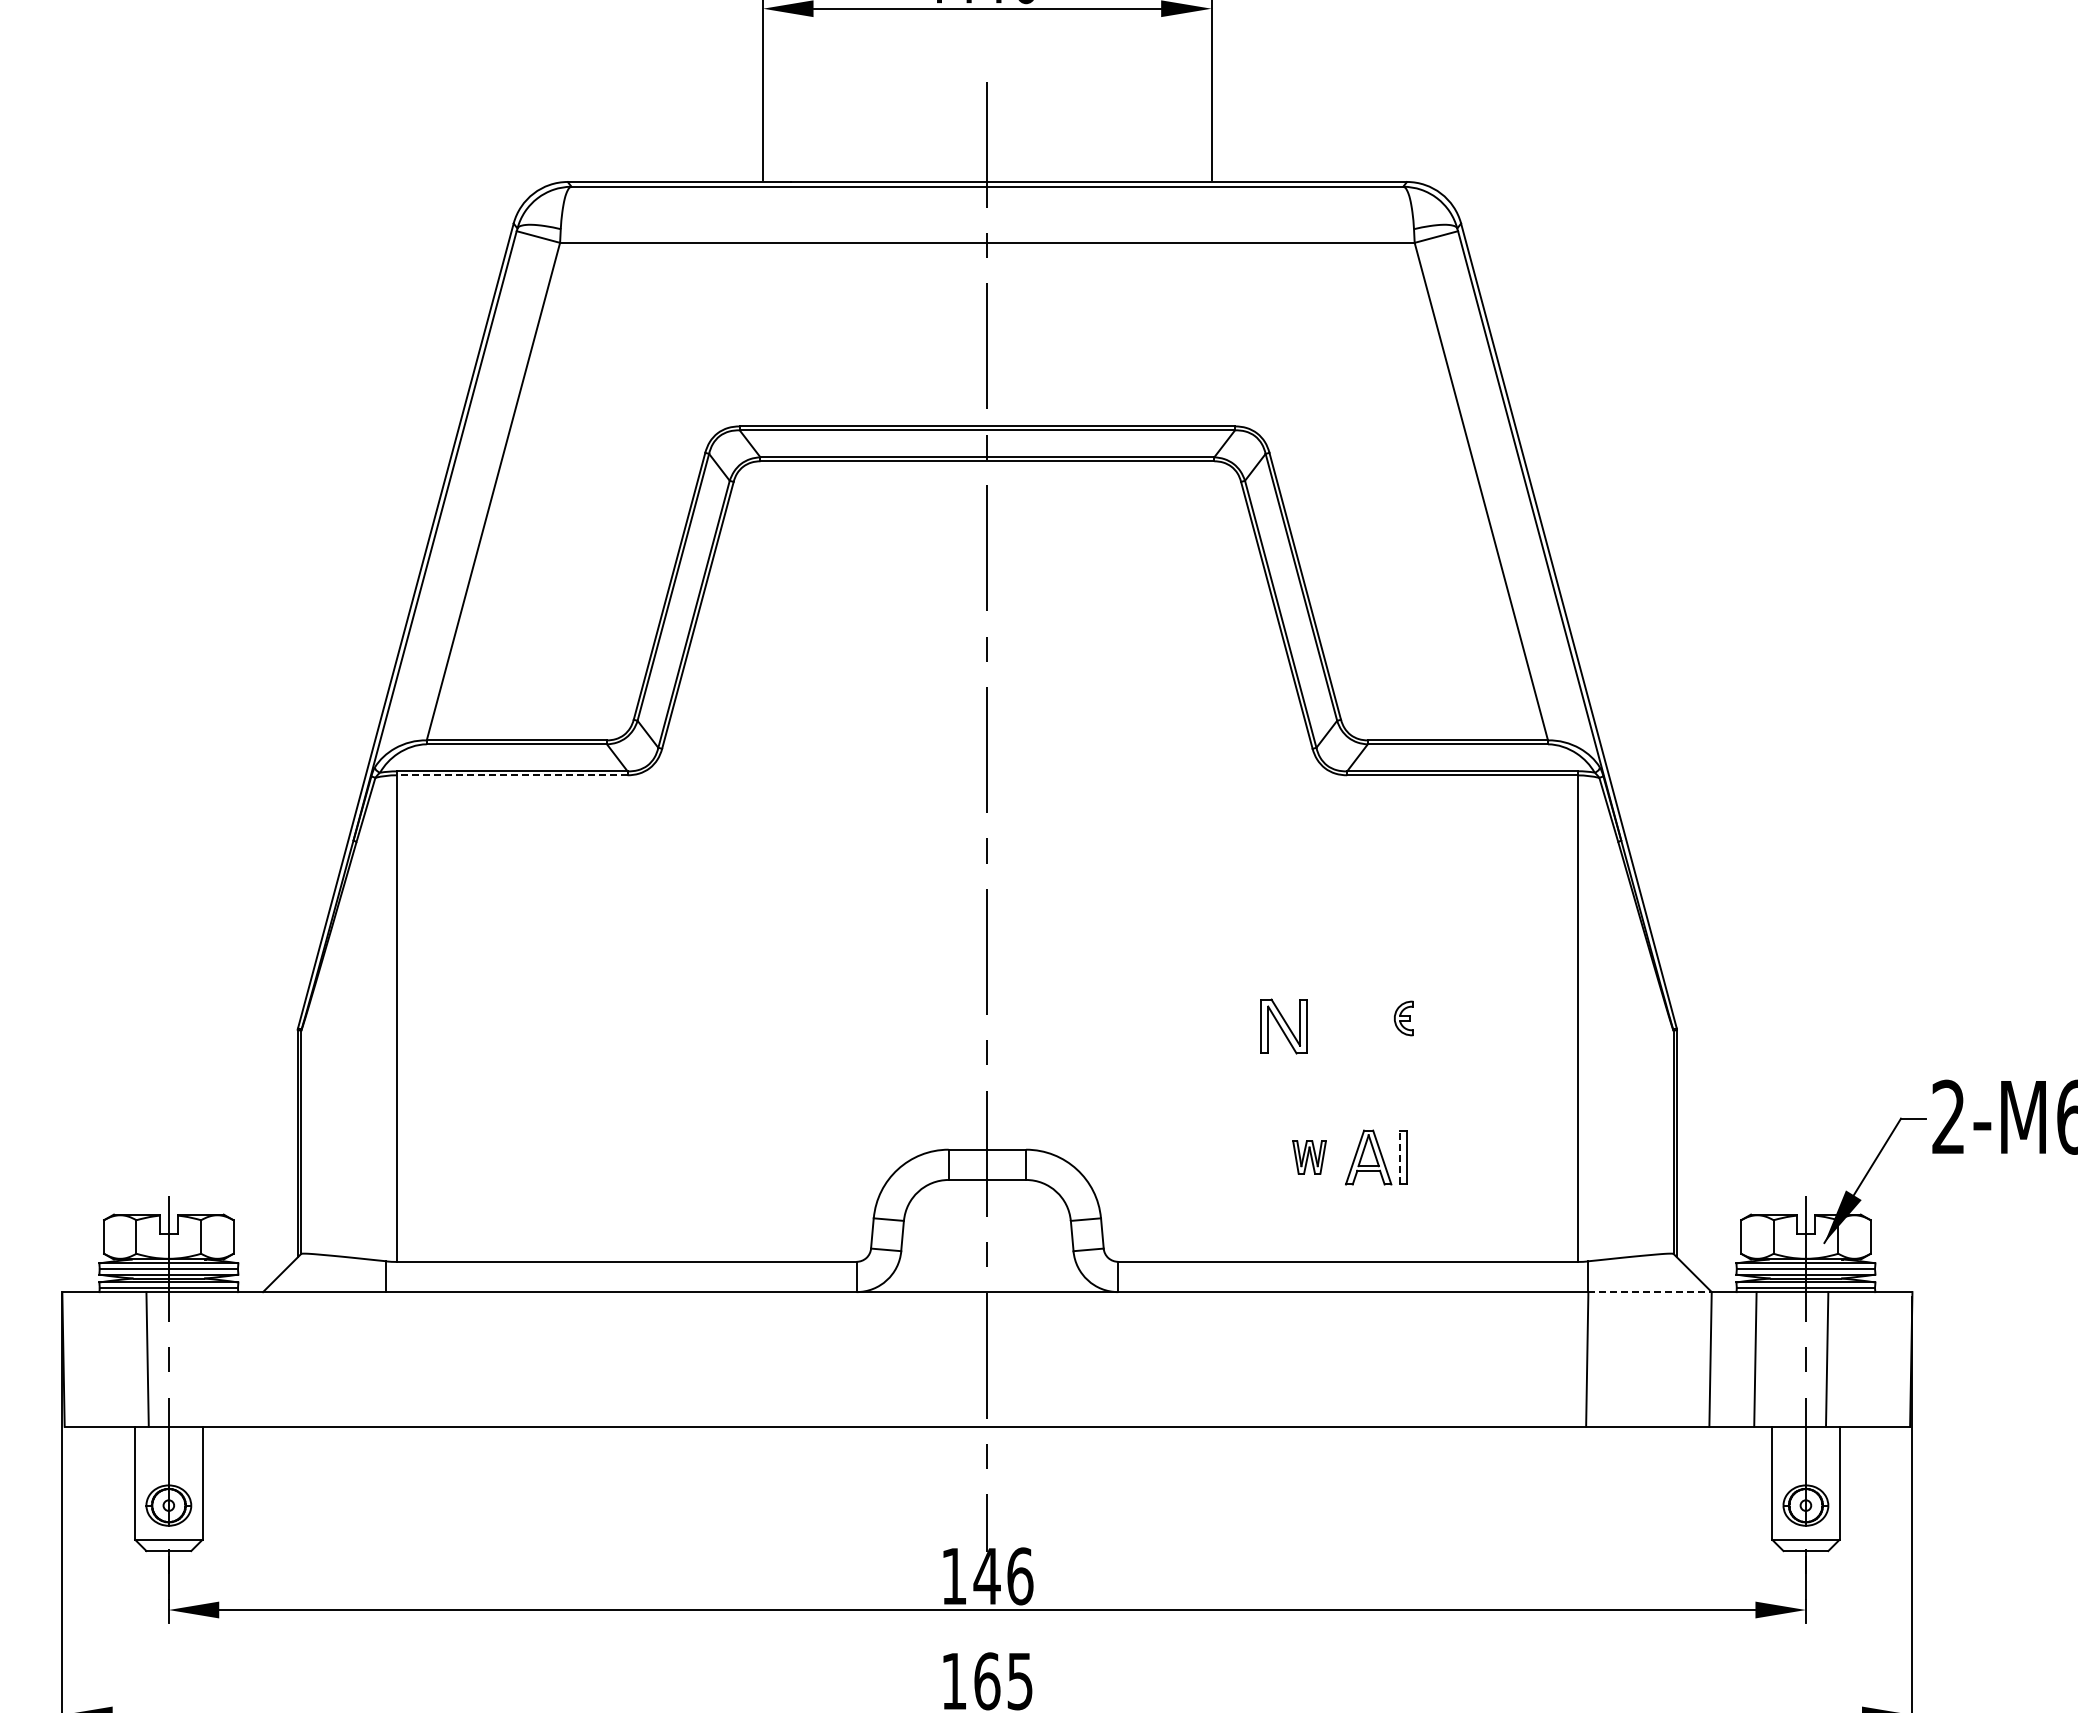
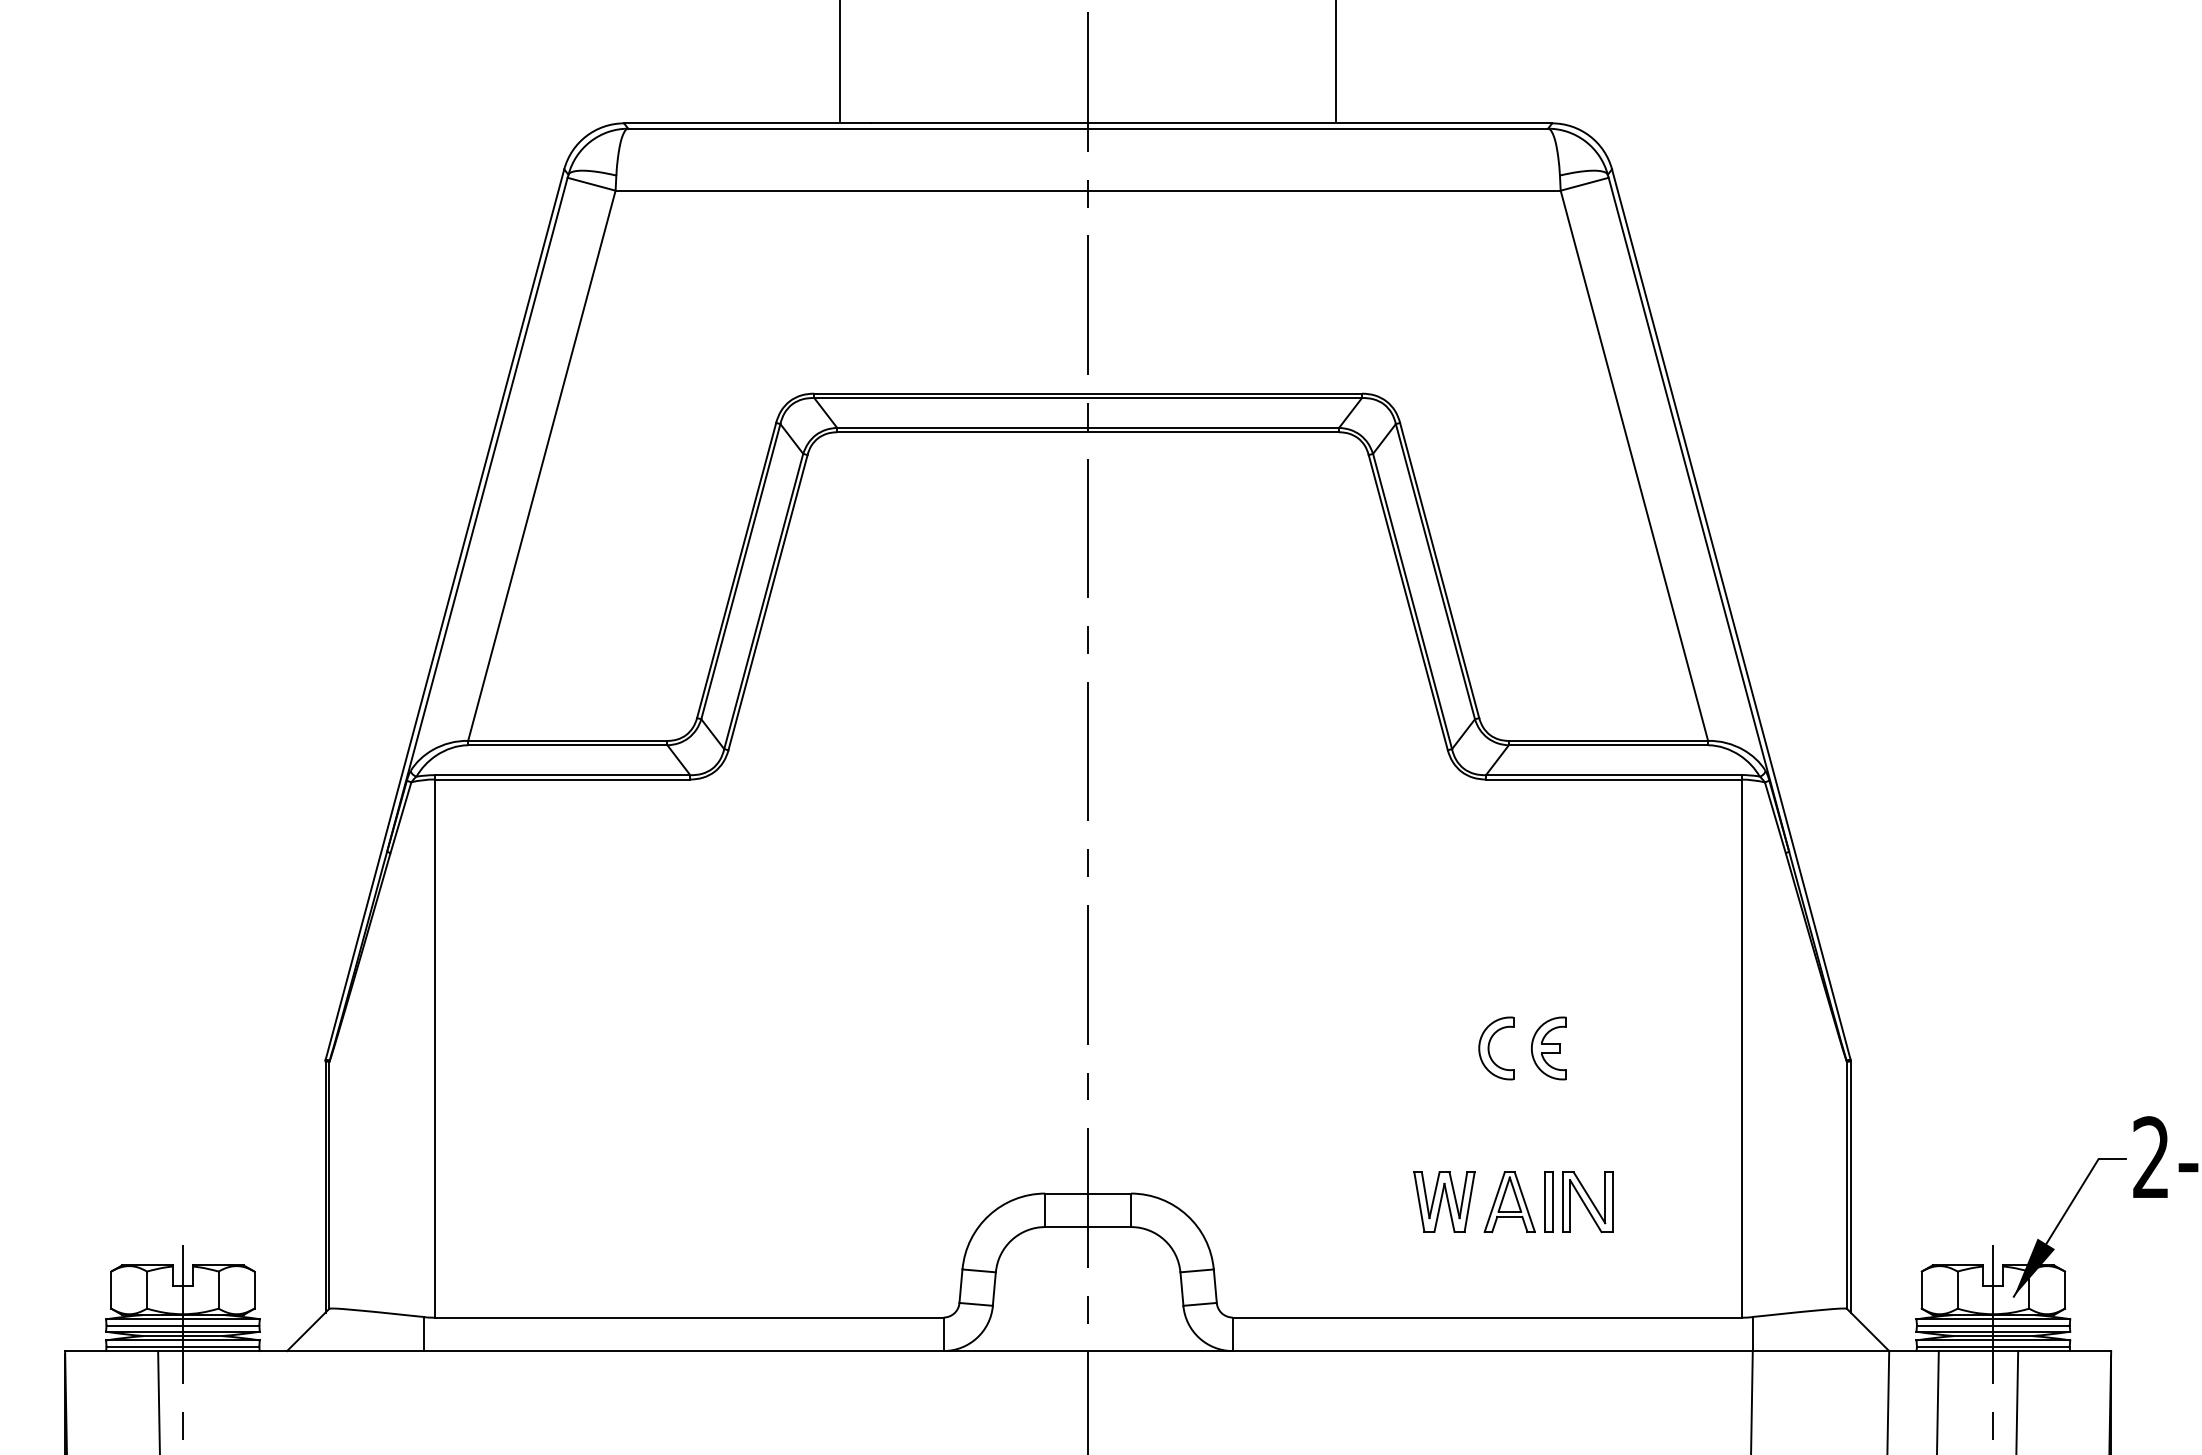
line: (511, 775) -> (561, 779), dashed -> solid
part: (1356, 1018) -> (1496, 1048), added
part: (1403, 1018) -> (1548, 1048), size x1.67
part: (1283, 1026) -> (1587, 1202), moved
part: (1309, 1157) -> (1444, 1202), size x1.67
line: (1400, 1157) -> (1545, 1202), dashed -> solid
line: (1650, 1292) -> (1821, 1351), dashed -> solid

